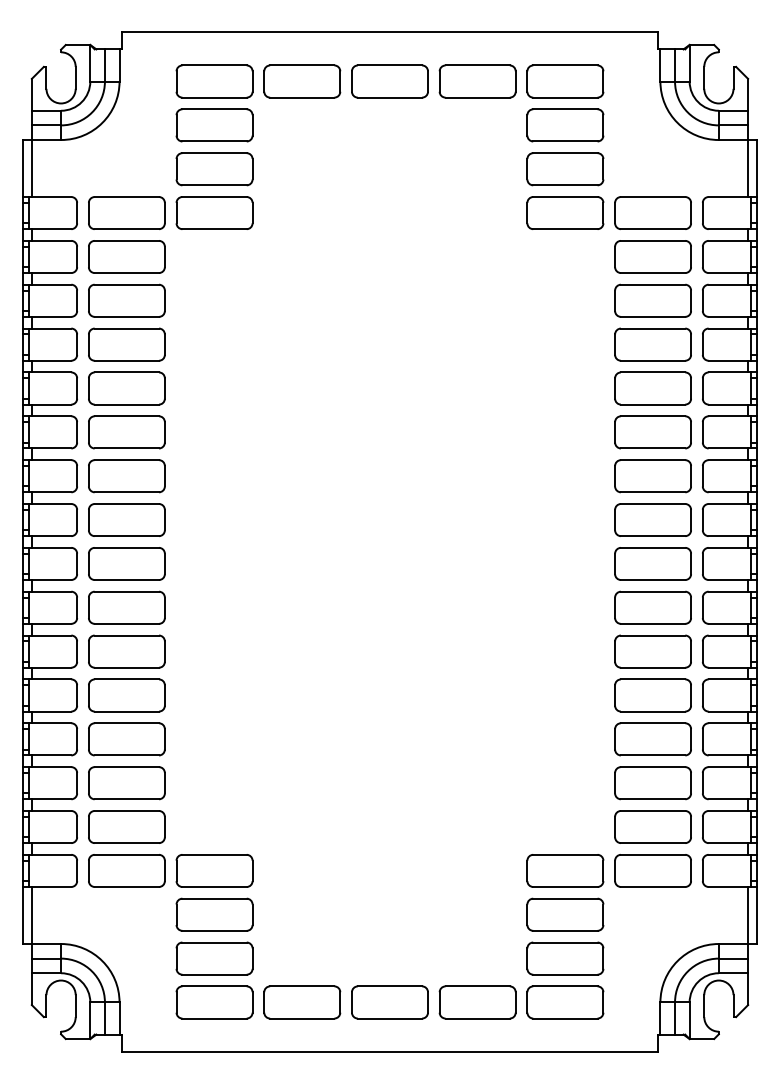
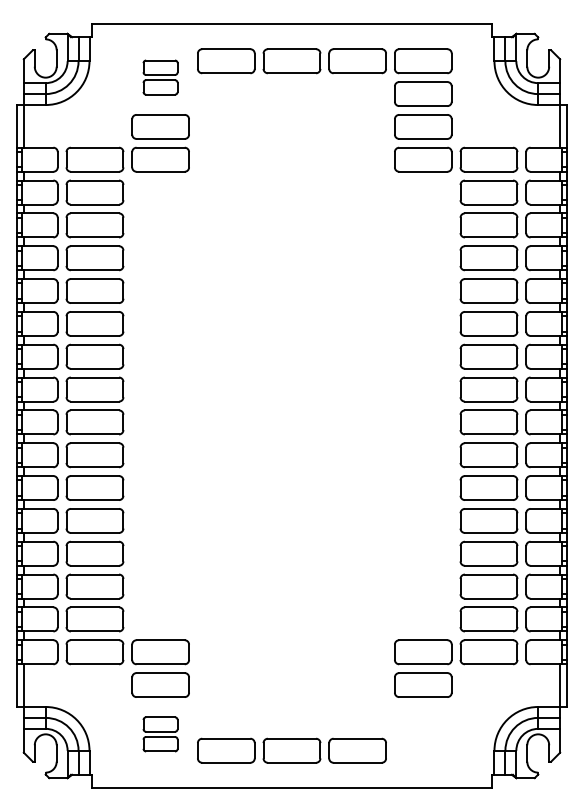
part: (214, 103) -> (160, 77), size x0.6
part: (214, 980) -> (160, 734), size x0.6
part: (565, 980) -> (423, 734), removed

